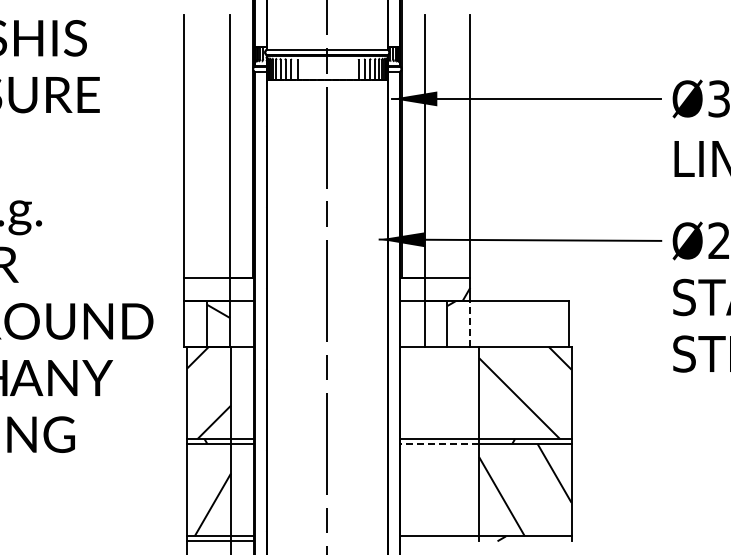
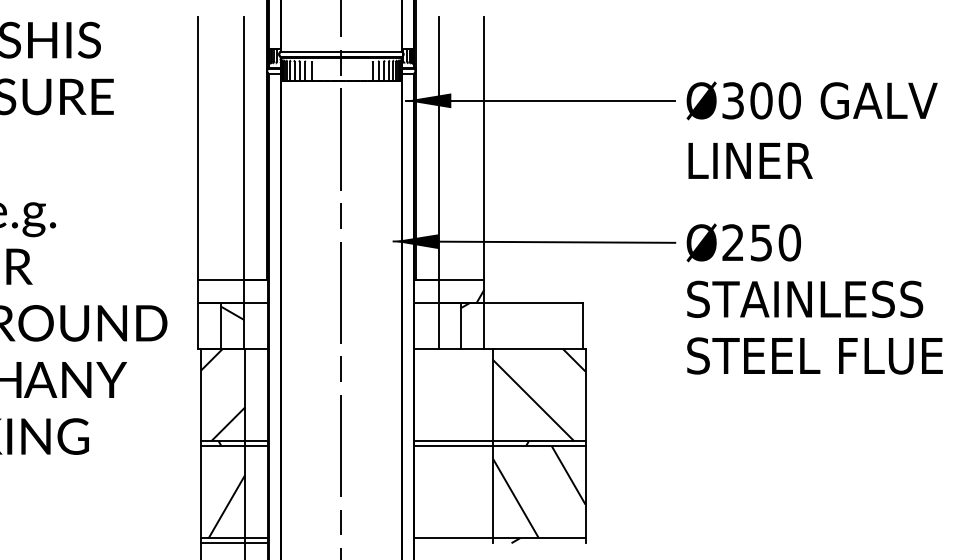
line: (470, 323) -> (484, 325), dashed -> solid
line: (439, 443) -> (453, 445), dashed -> solid

